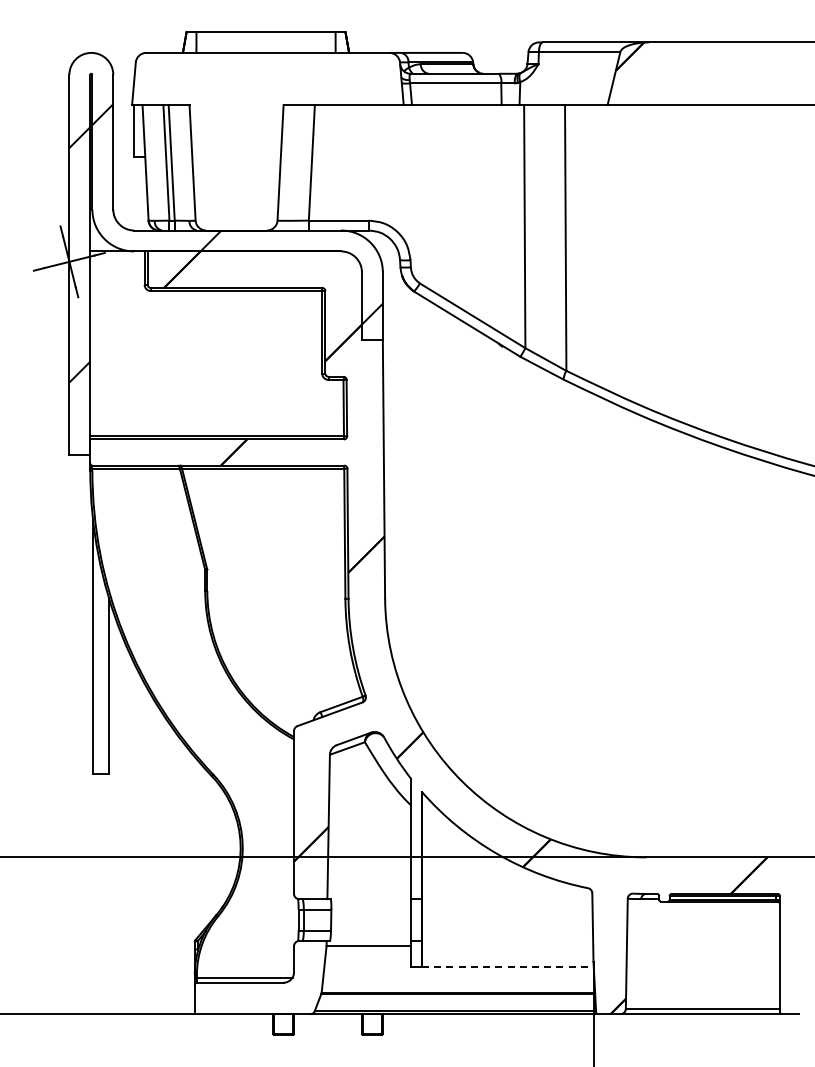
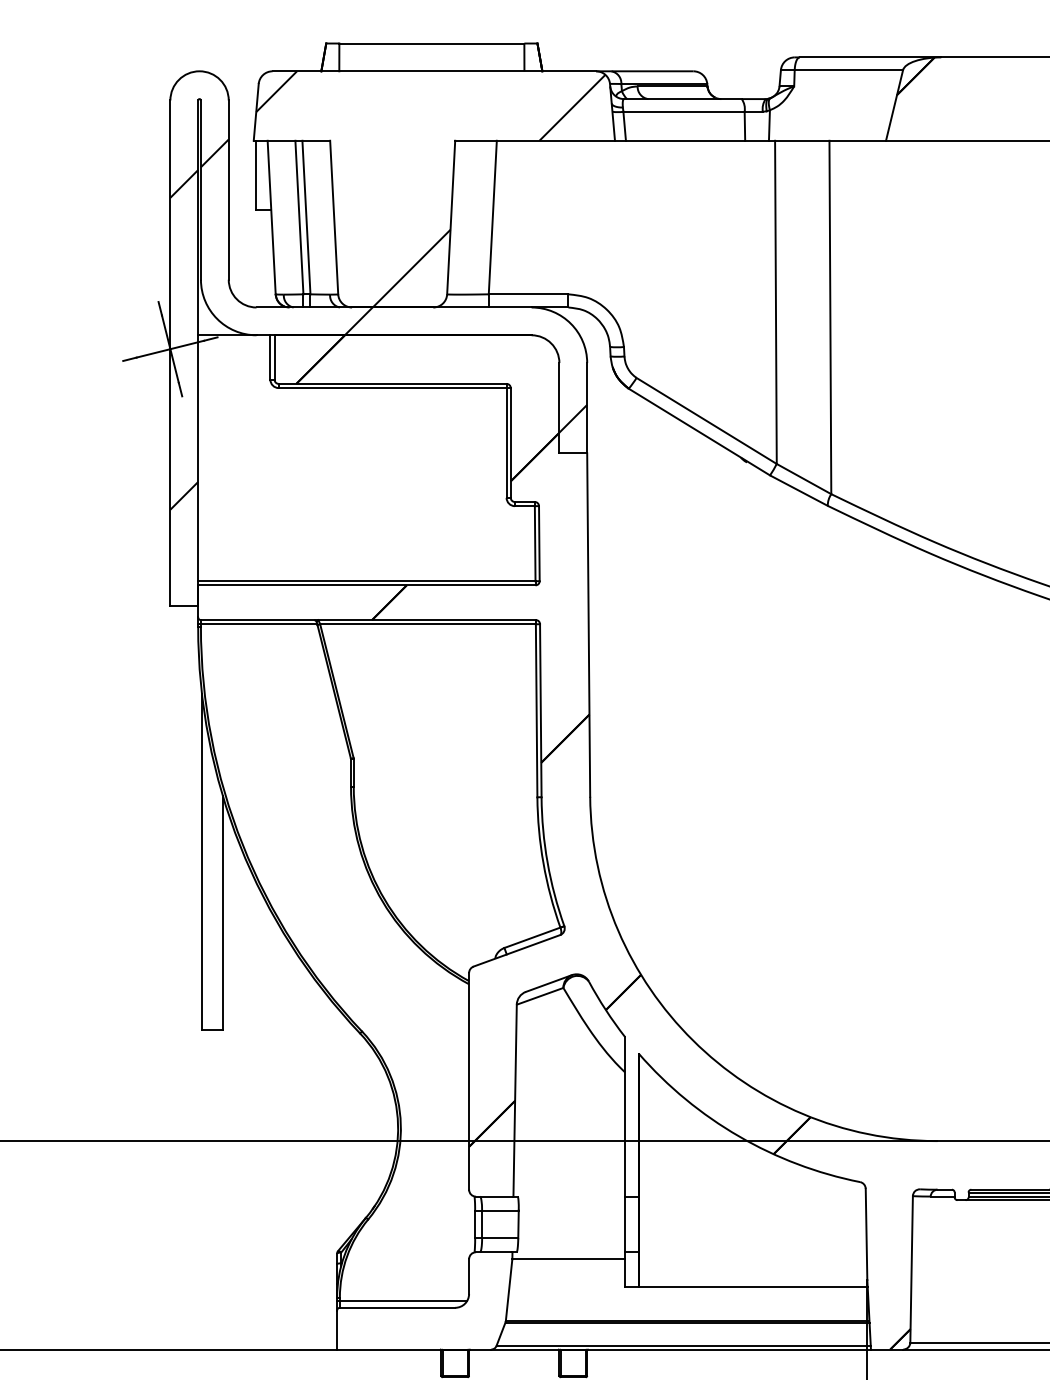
hatch: (264, 141) -> (429, 189), added
line: (507, 967) -> (752, 1287), dashed -> solid

